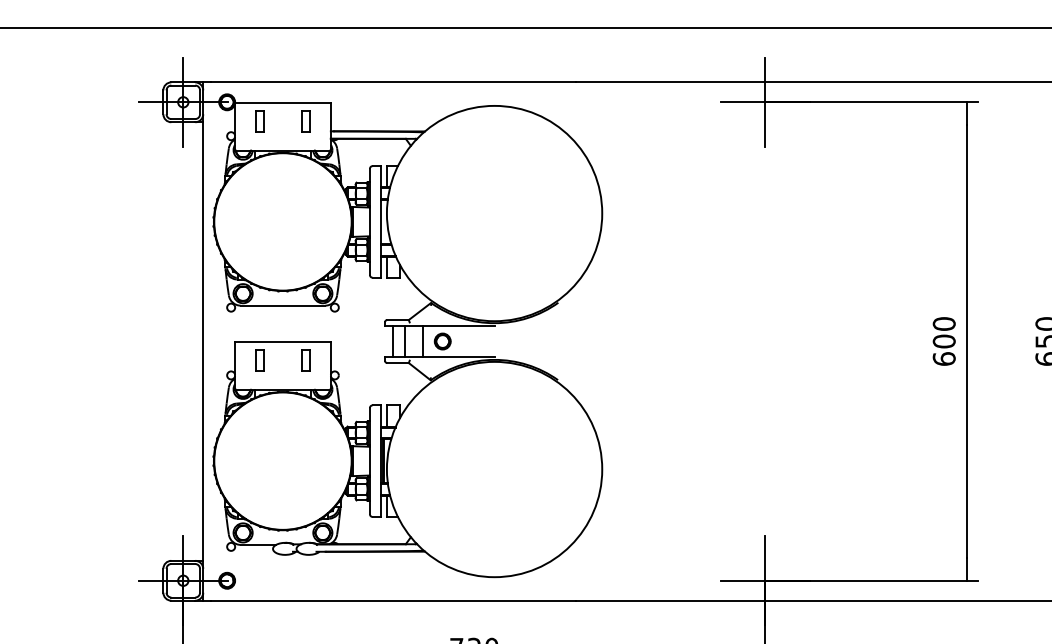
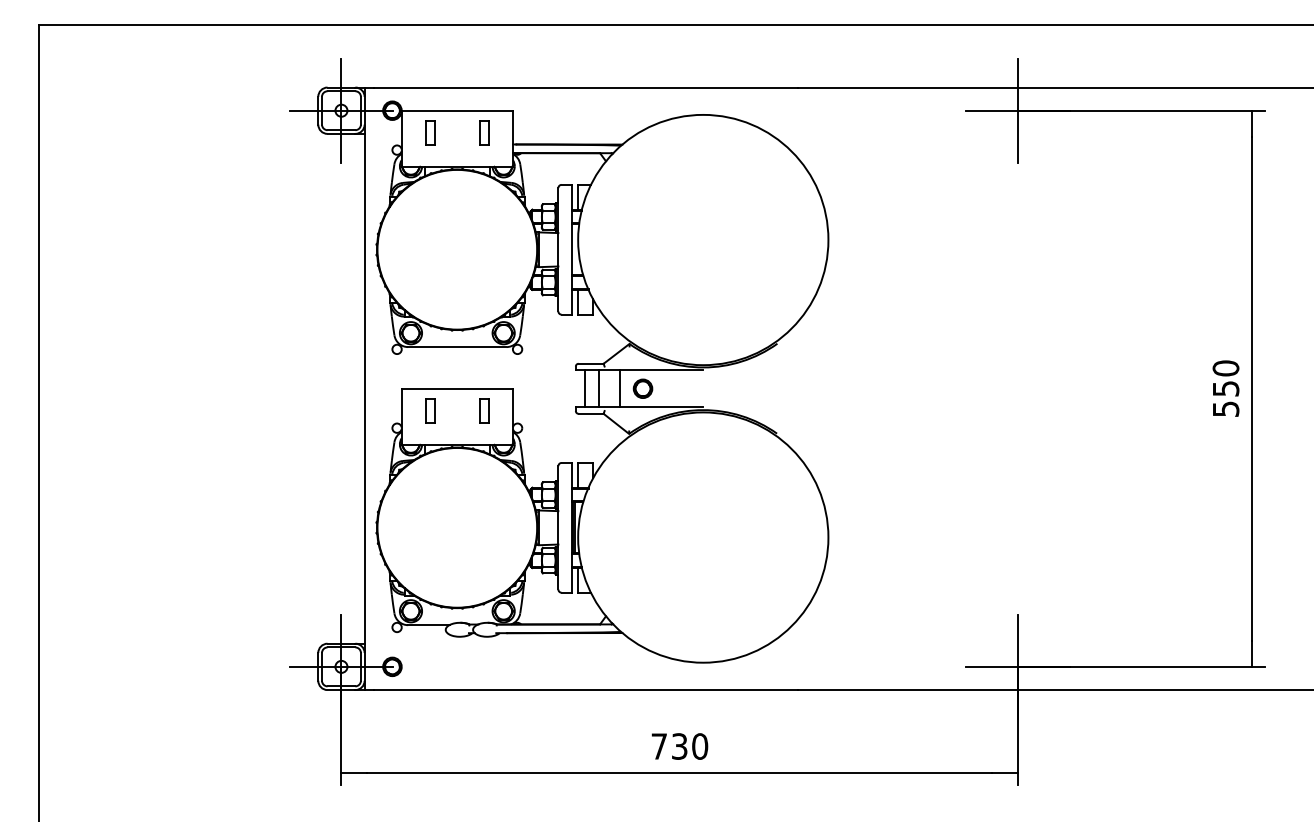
text: (943, 349) -> (1225, 398), 600 -> 550

